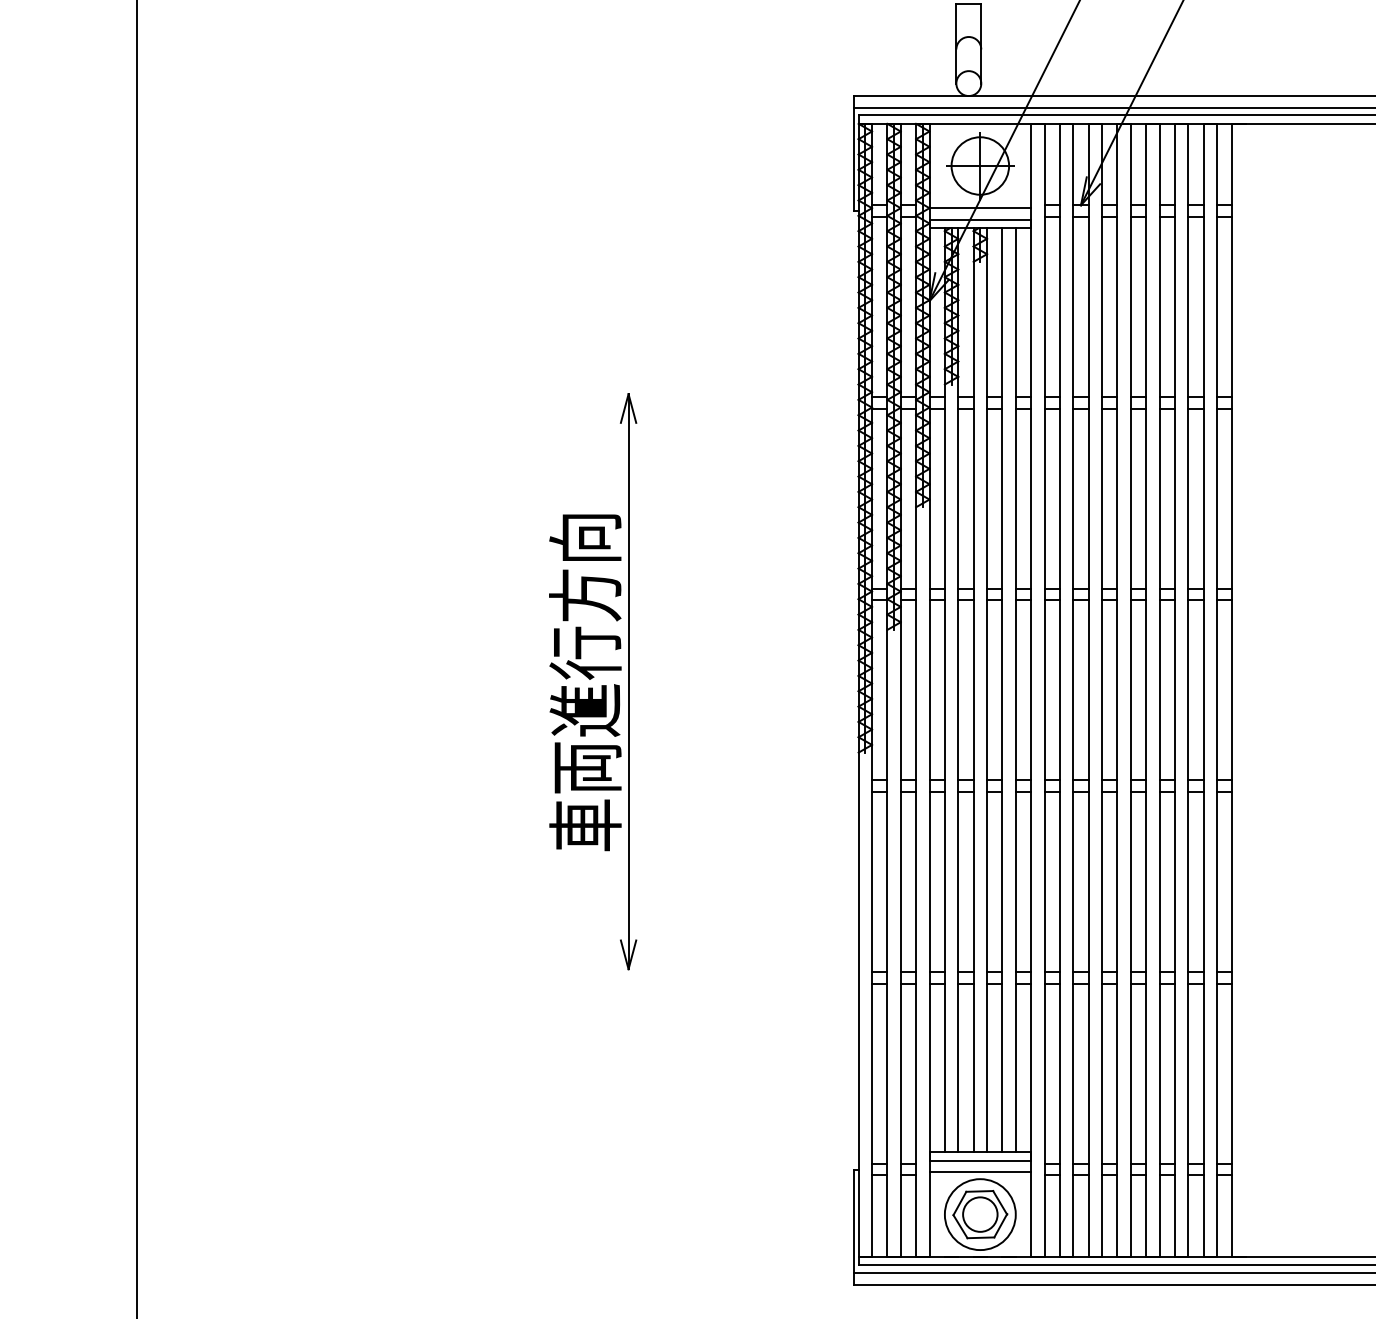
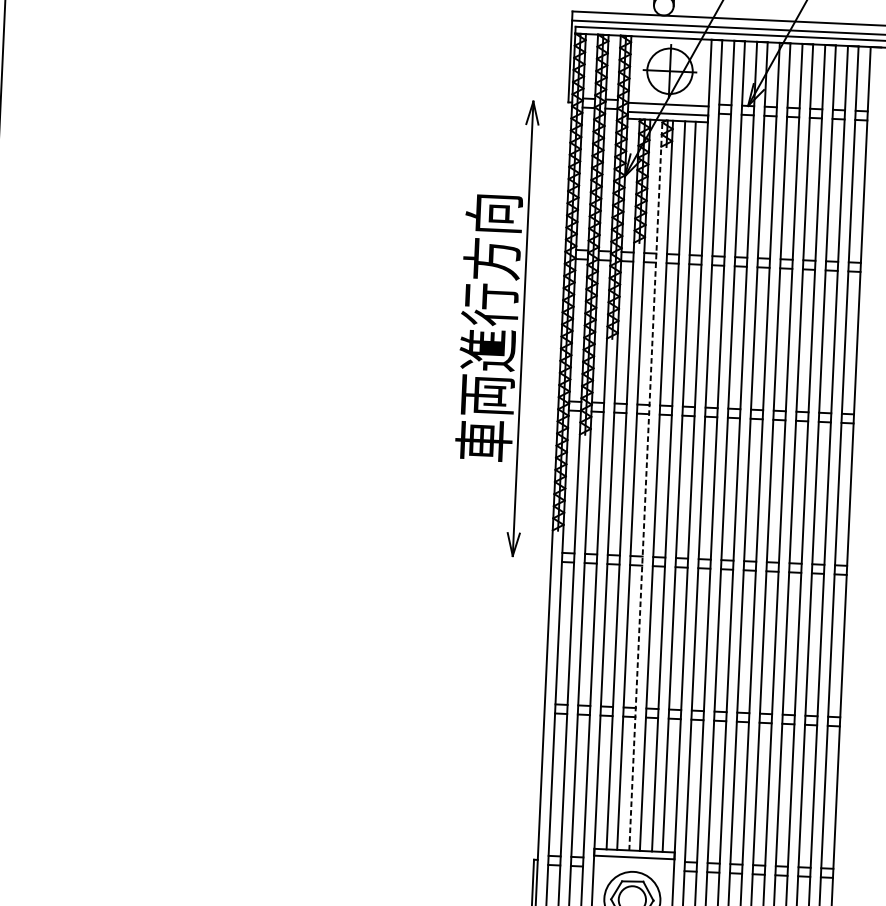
part: (593, 681) -> (495, 327), moved
line: (973, 690) -> (645, 485), solid -> dashed
line: (980, 1172) -> (634, 866), removed

